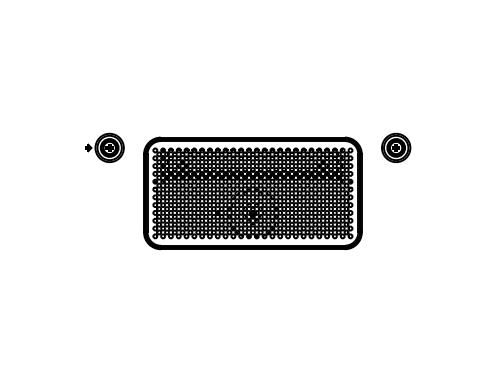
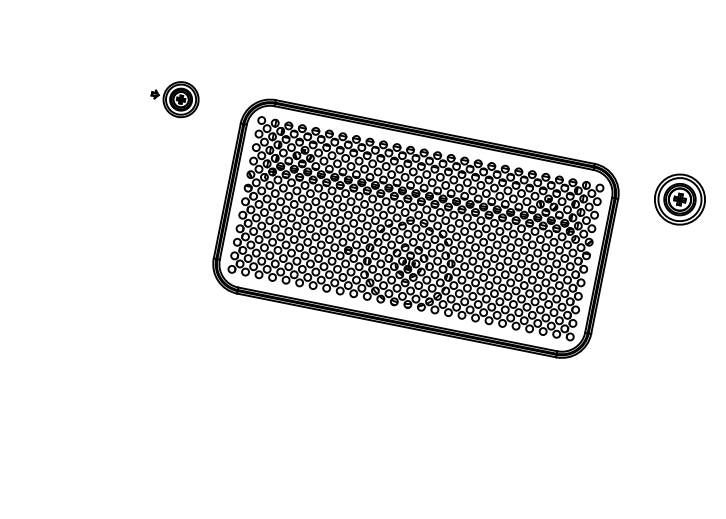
part: (104, 147) -> (174, 97), size x0.7

